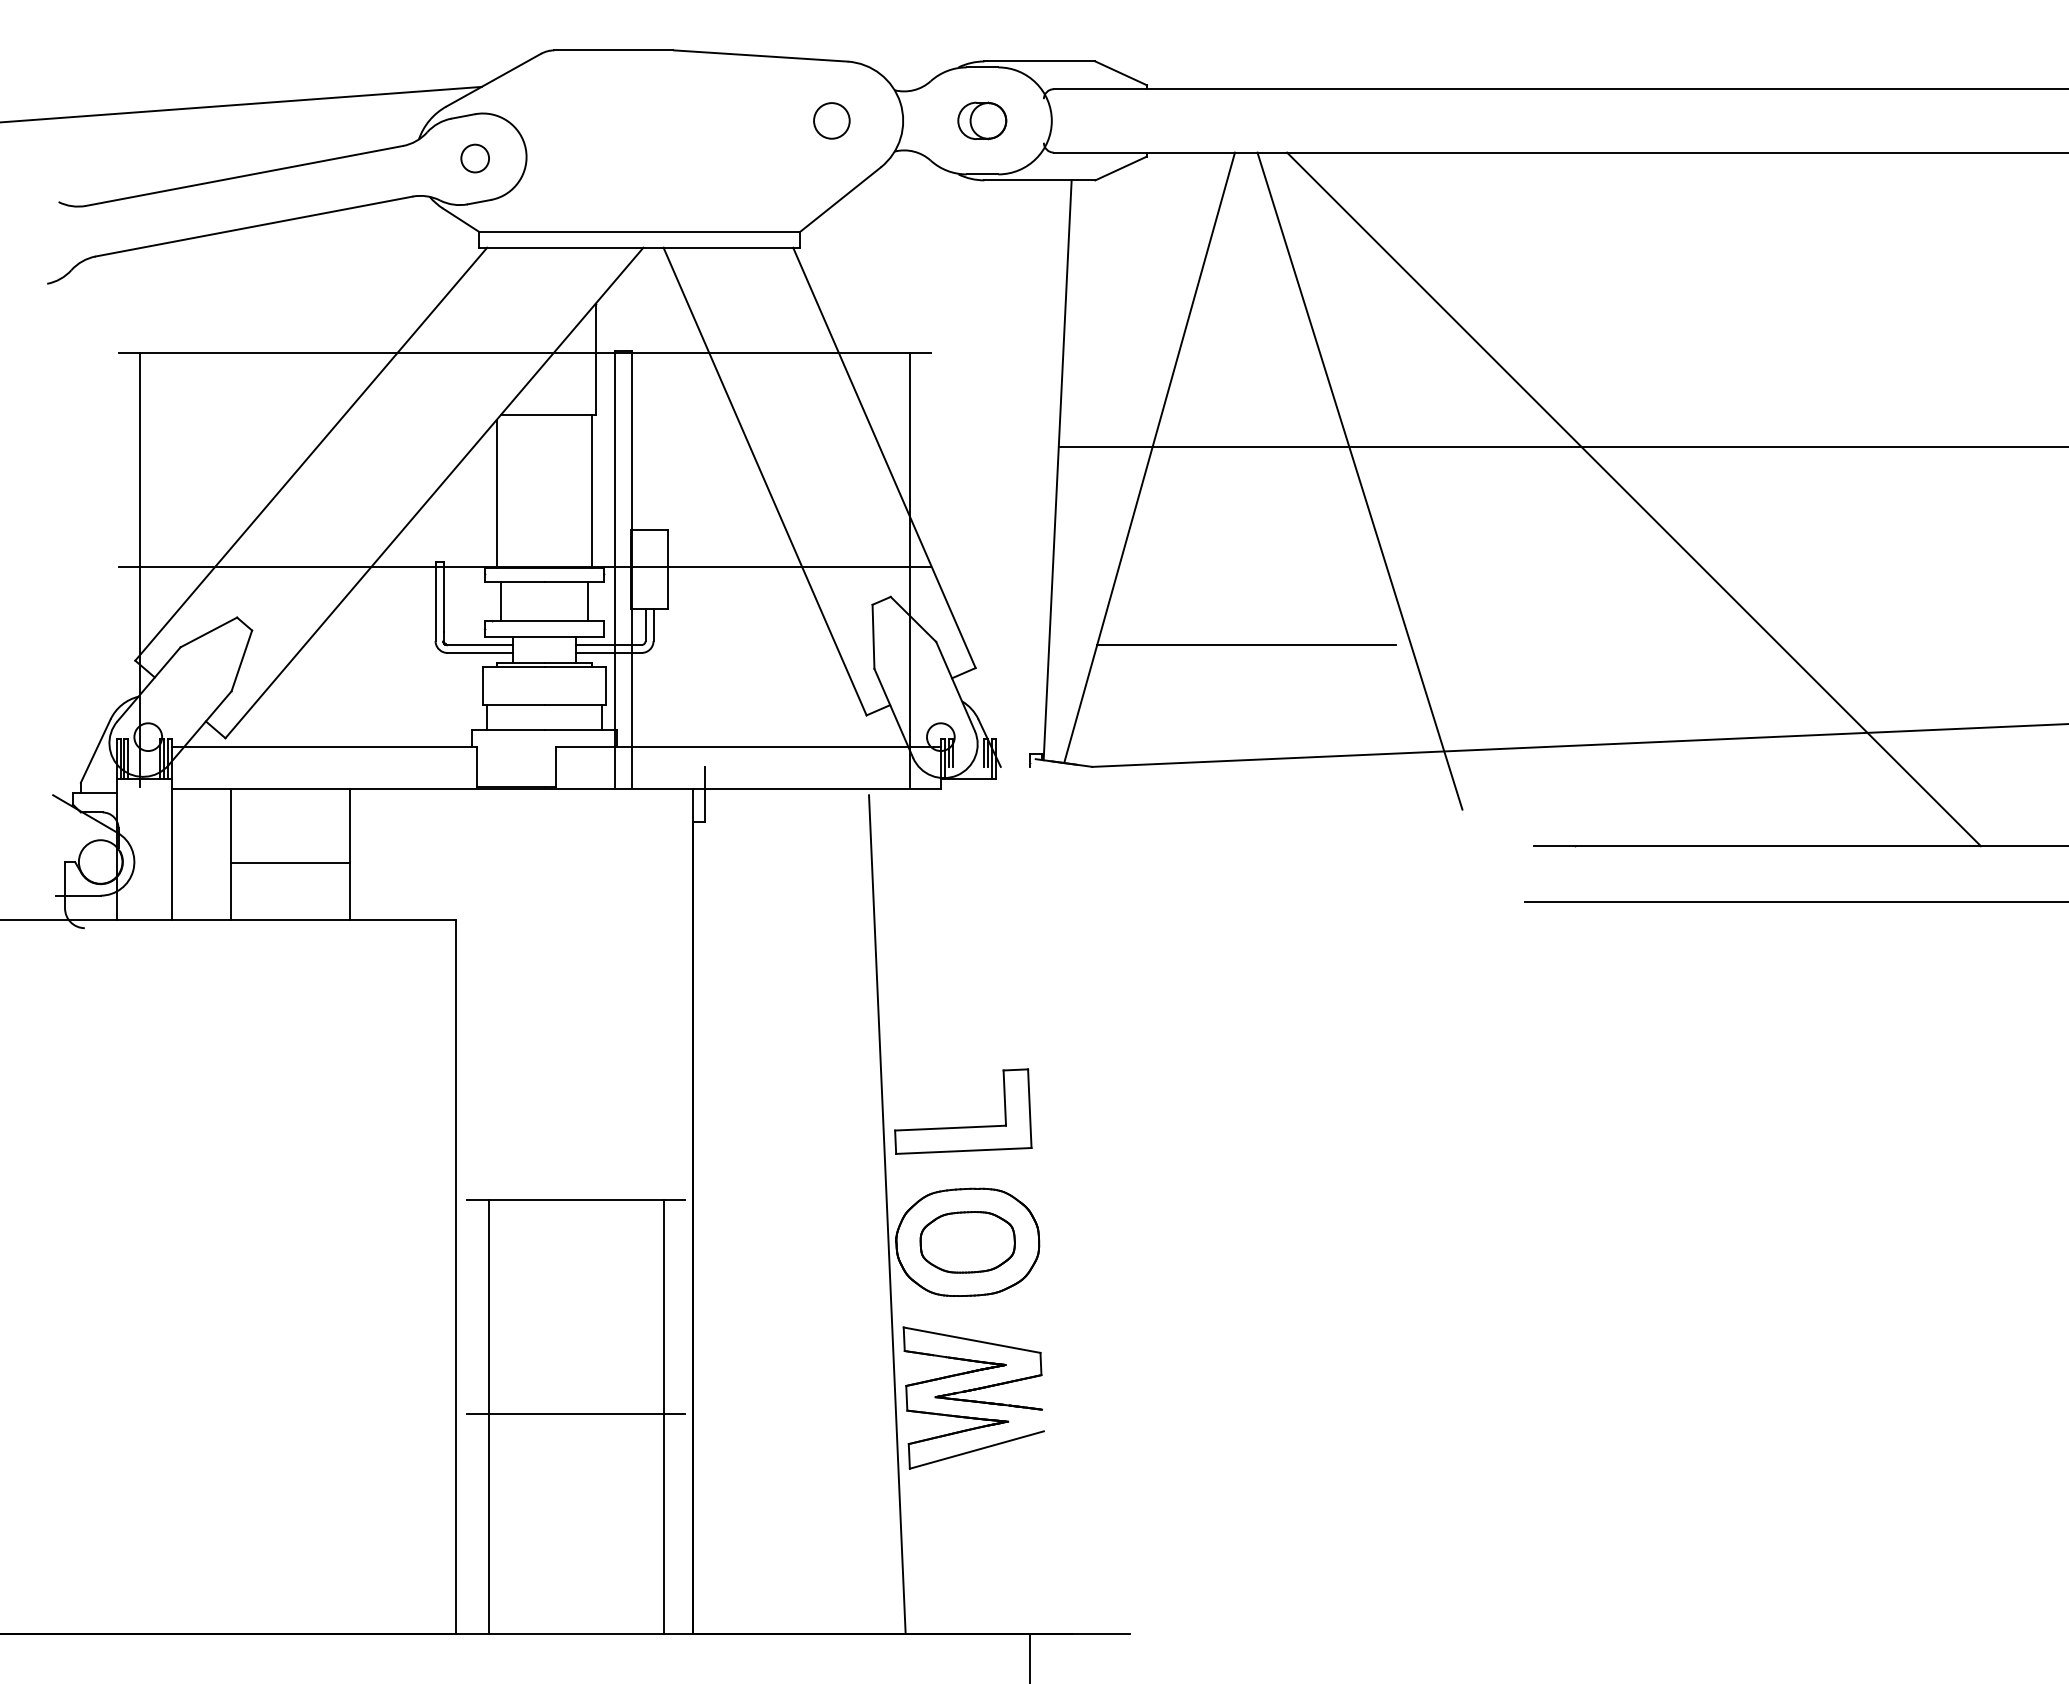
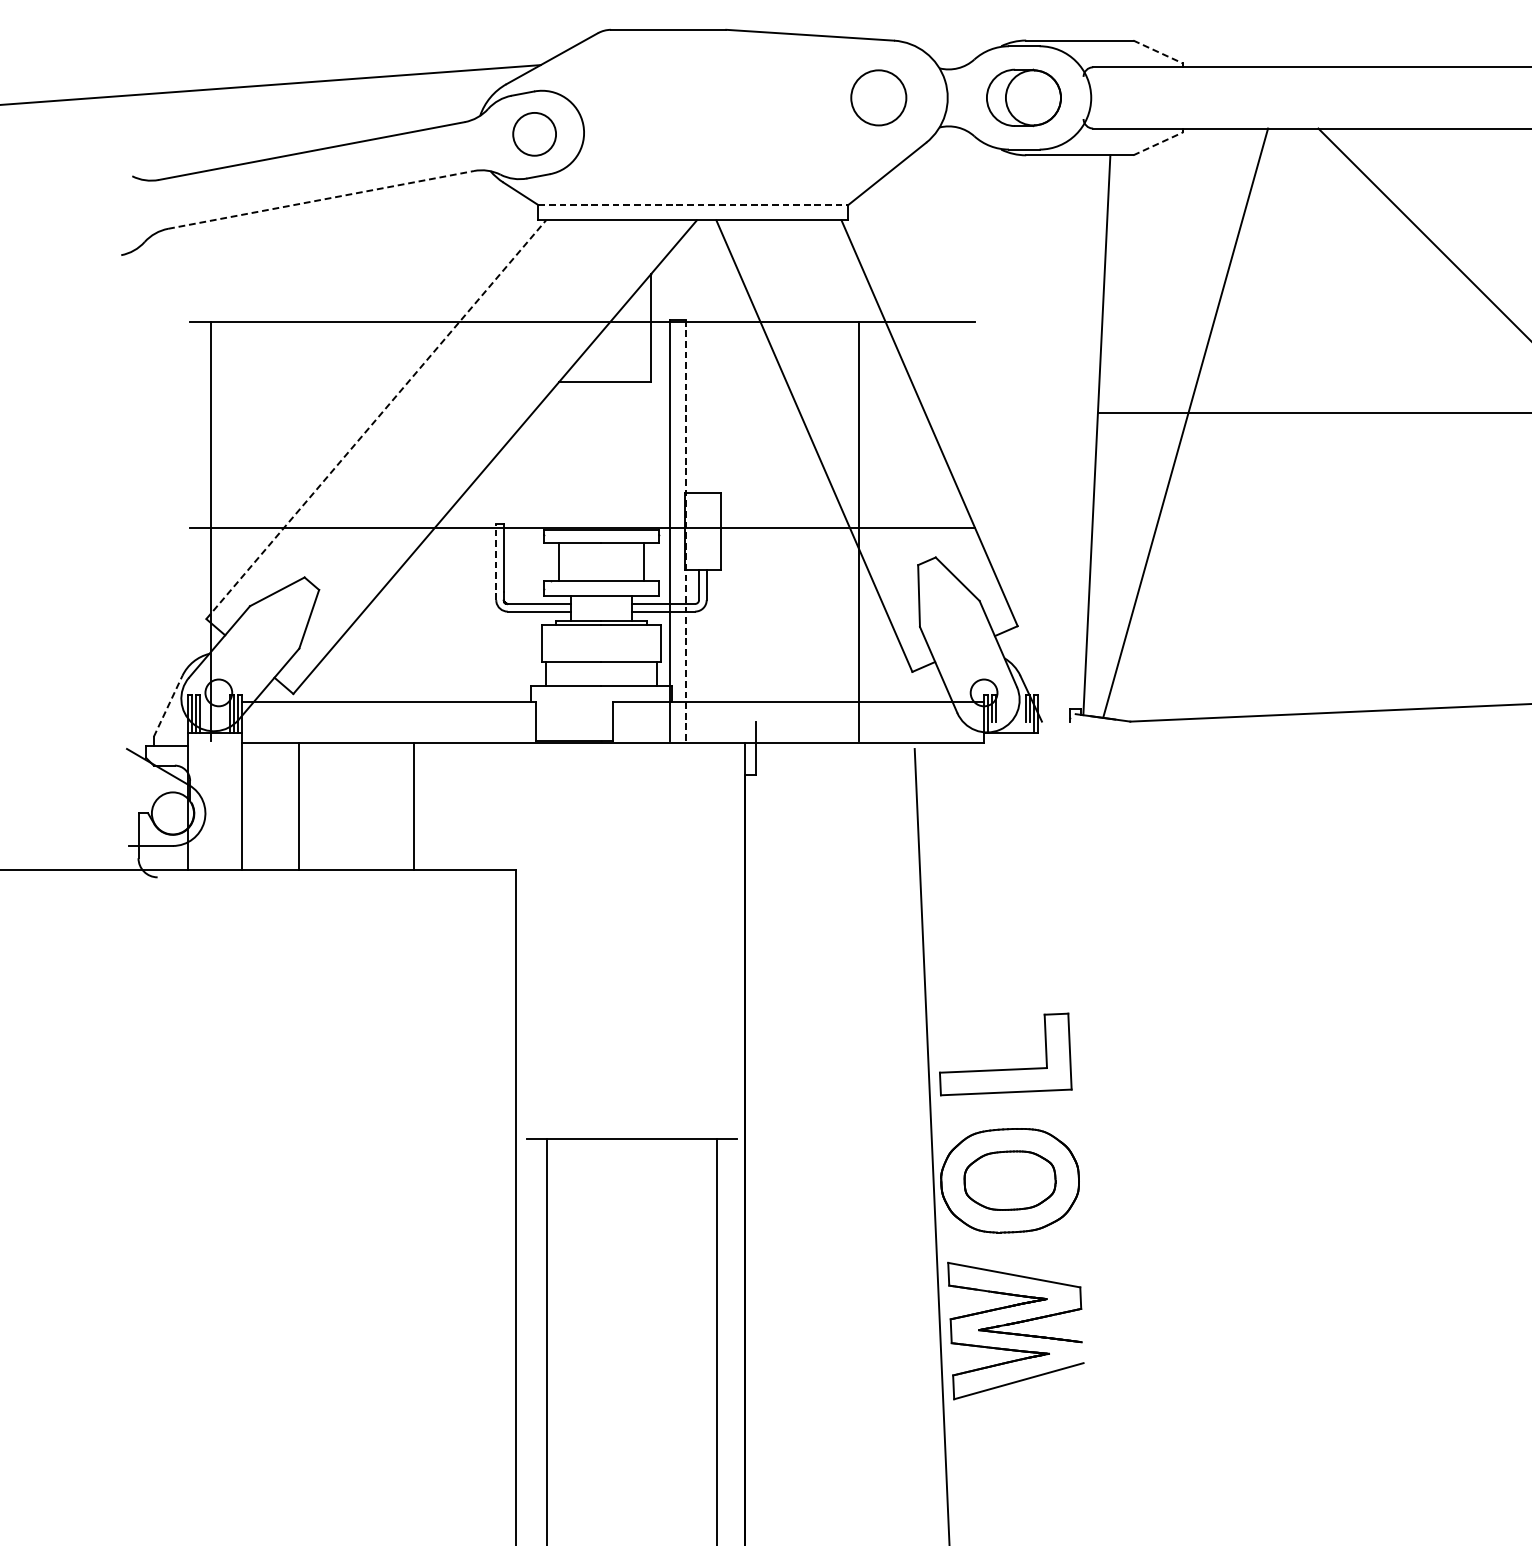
line: (1121, 73) -> (1158, 52), solid -> dashed
circle: (831, 120) -> (878, 97), size x1.6
part: (982, 120) -> (1024, 97), size x1.6
circle: (474, 158) -> (533, 134), size x1.6
line: (1121, 168) -> (1158, 143), solid -> dashed
line: (254, 226) -> (321, 199), solid -> dashed
line: (639, 231) -> (693, 204), solid -> dashed
line: (311, 453) -> (376, 419), solid -> dashed
line: (1359, 480) -> (1388, 445), removed
line: (592, 491) -> (647, 455), removed
line: (497, 493) -> (556, 457), removed
line: (632, 568) -> (686, 530), solid -> dashed
line: (909, 569) -> (859, 531), moved
line: (435, 601) -> (496, 561), solid -> dashed
line: (1246, 645) -> (1279, 604), removed
line: (95, 751) -> (167, 706), solid -> dashed
line: (290, 863) -> (356, 814), removed
line: (576, 1413) -> (632, 1345), removed

